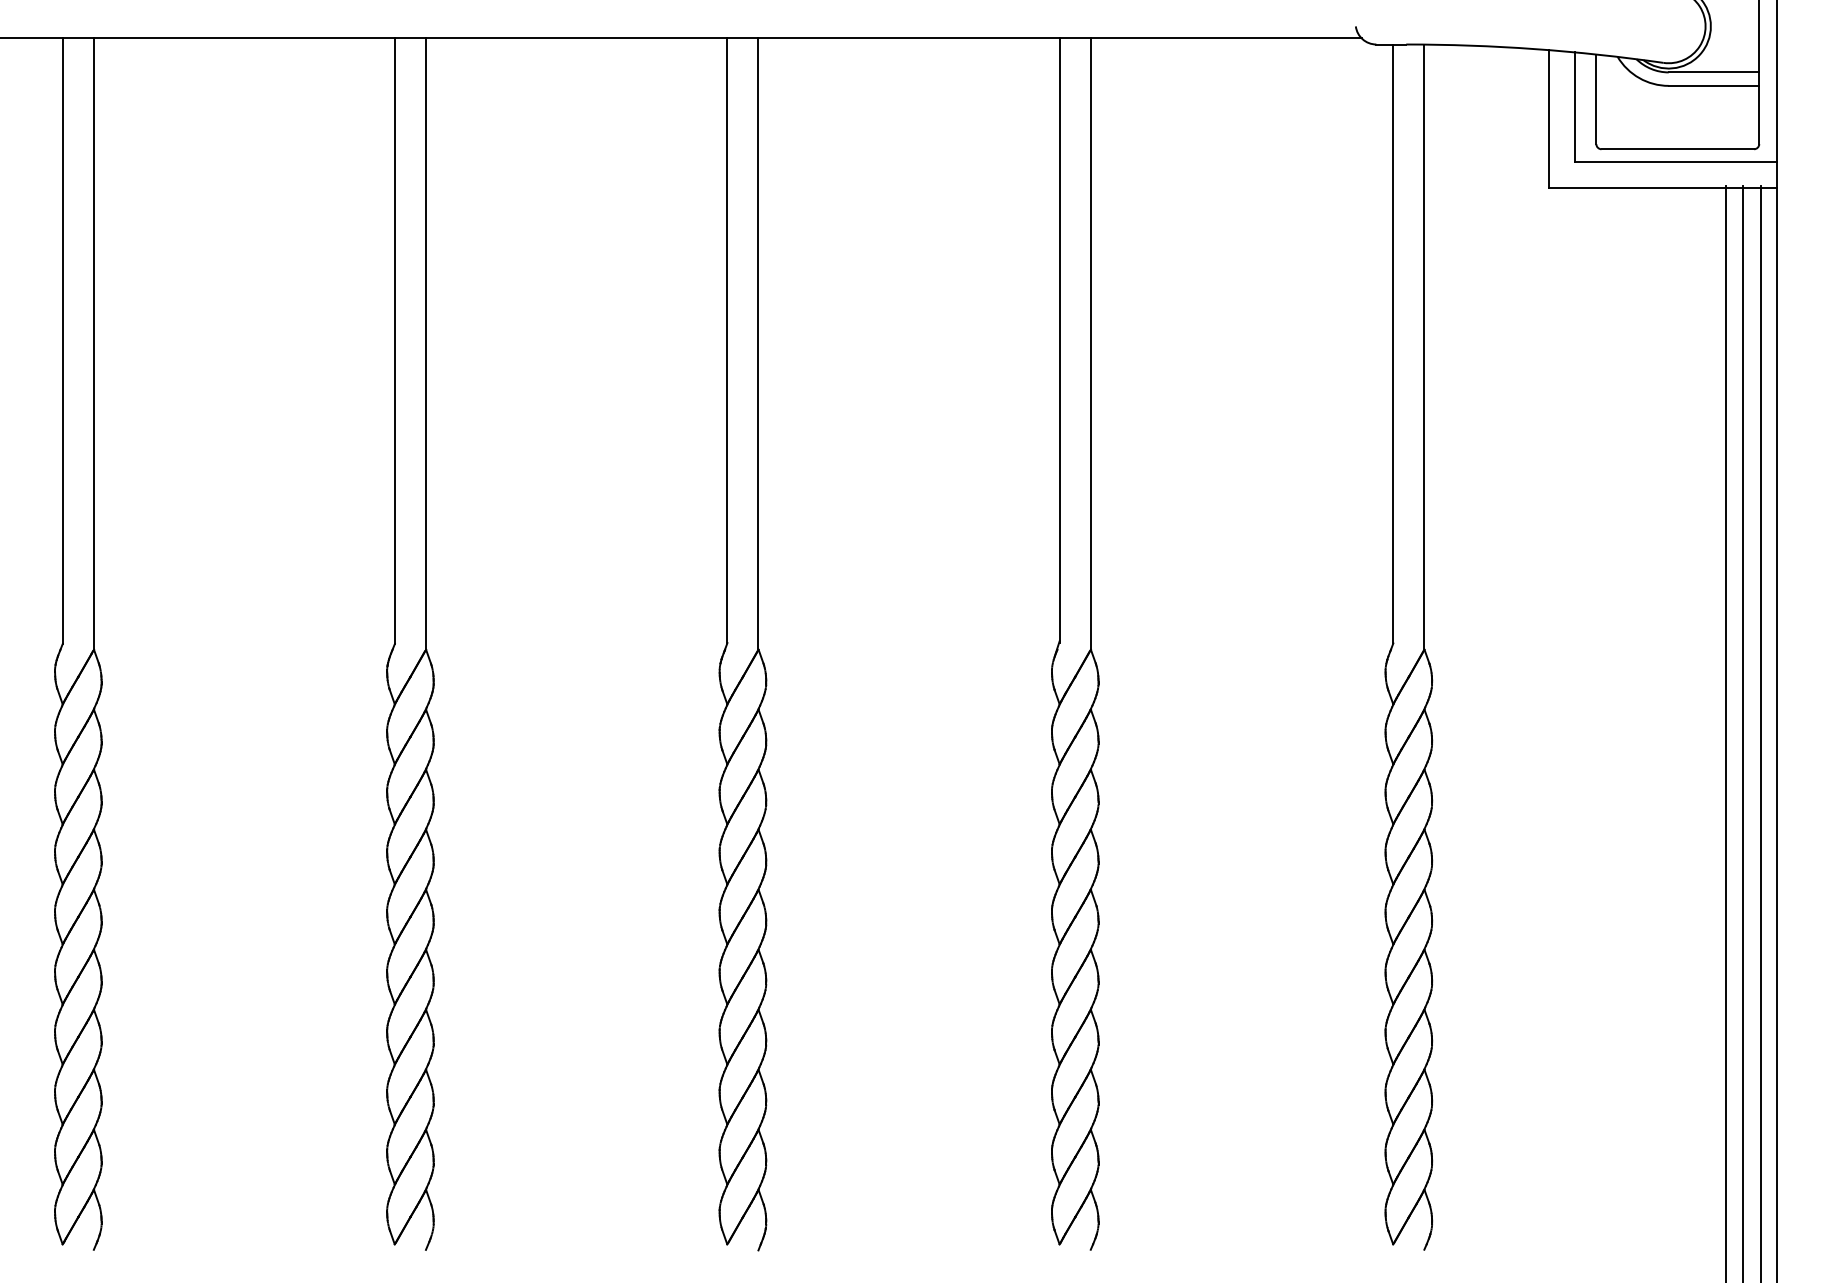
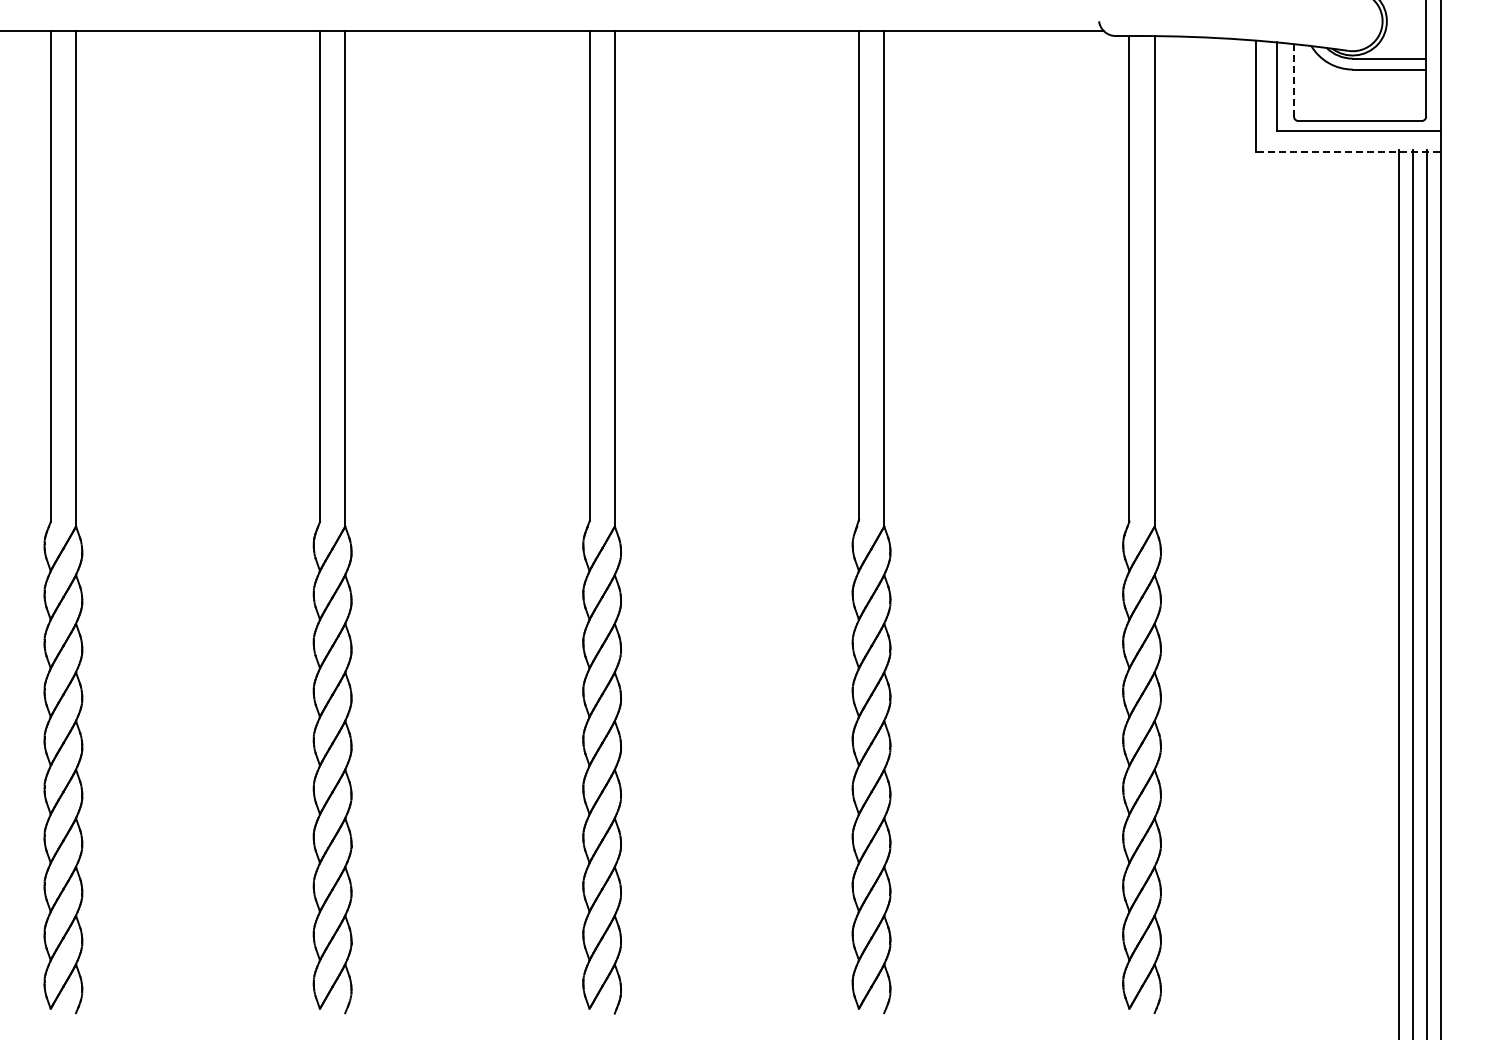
line: (1596, 98) -> (1294, 79), solid -> dashed
line: (1662, 188) -> (1347, 152), solid -> dashed

